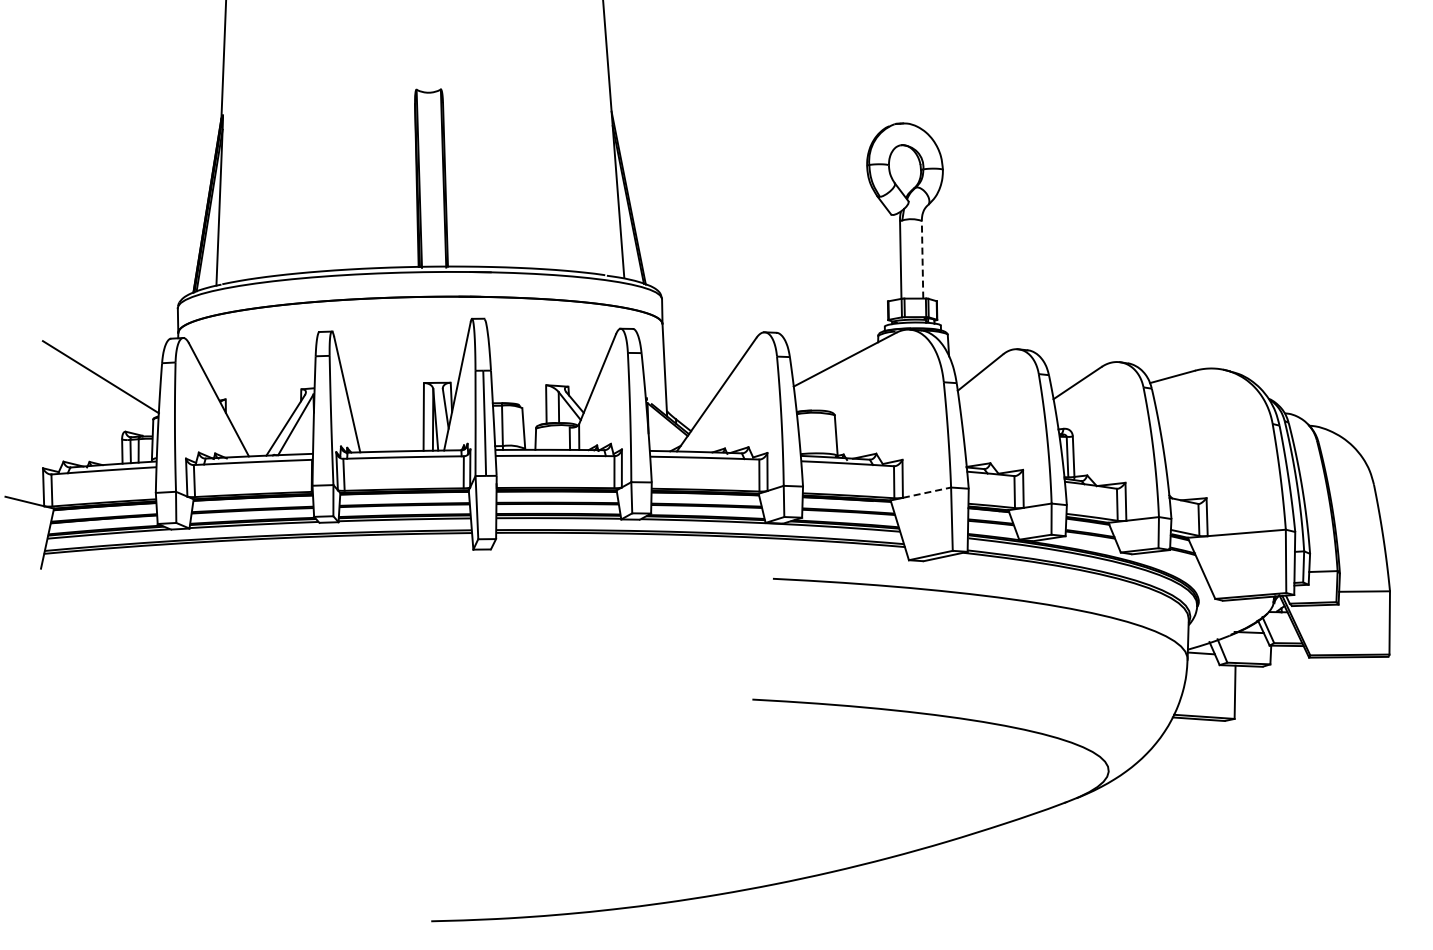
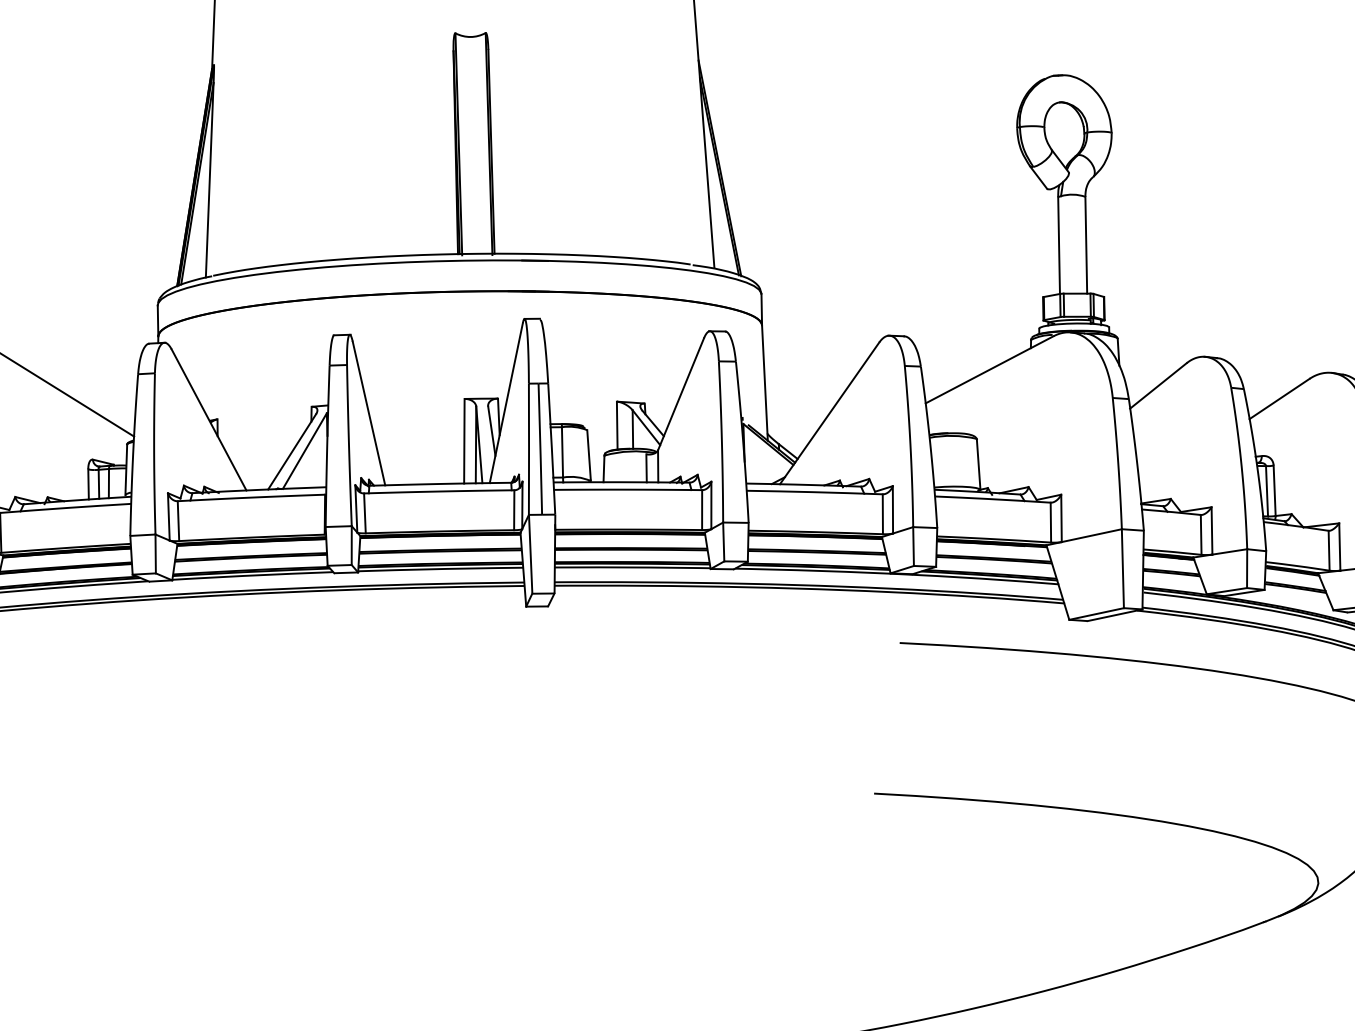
line: (922, 259) -> (1086, 244), dashed -> solid
line: (927, 492) -> (1092, 535), dashed -> solid

